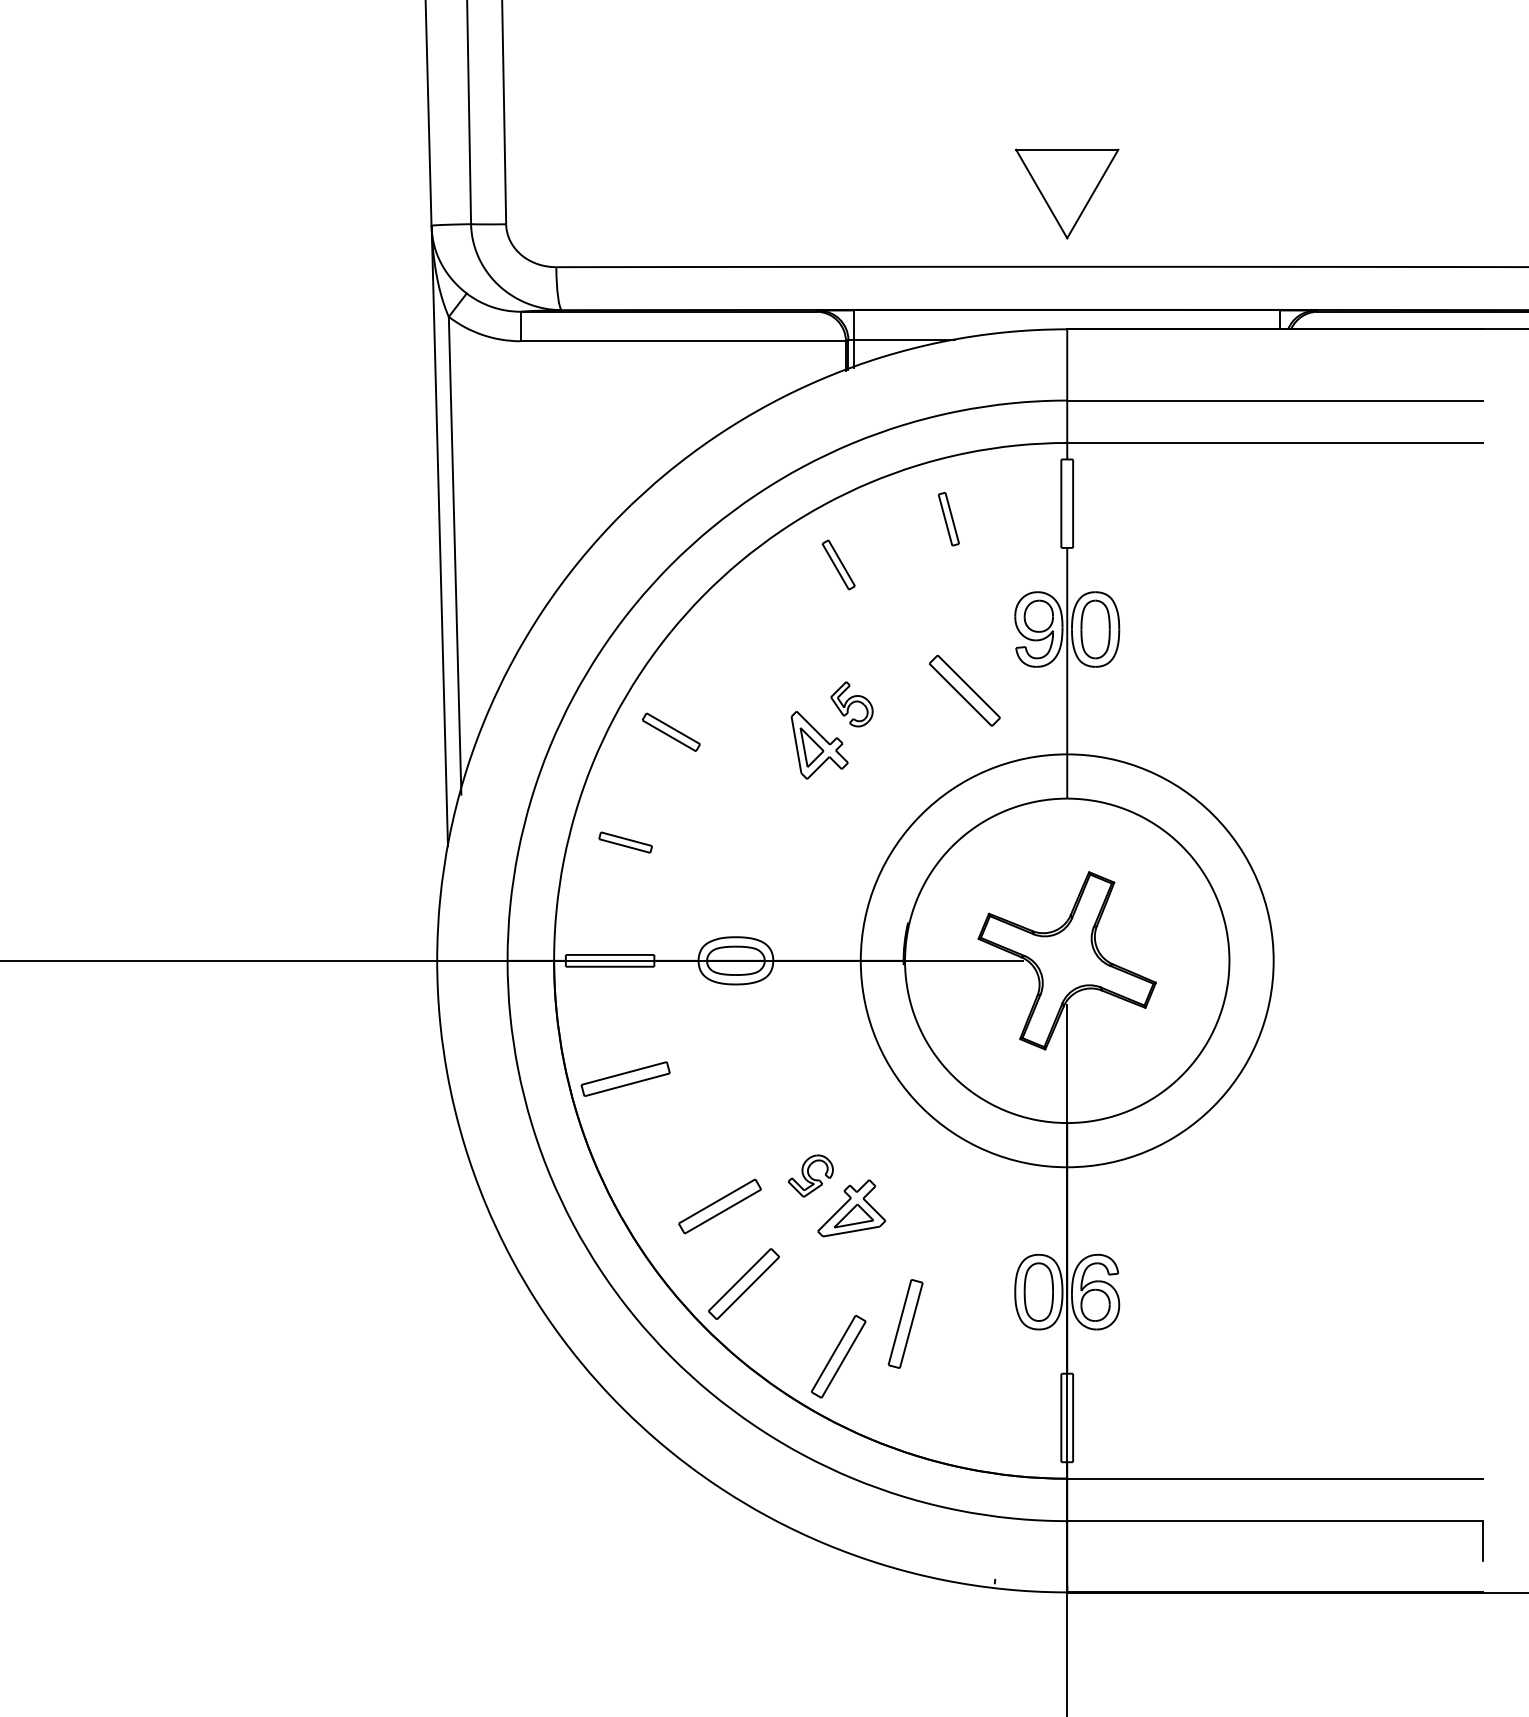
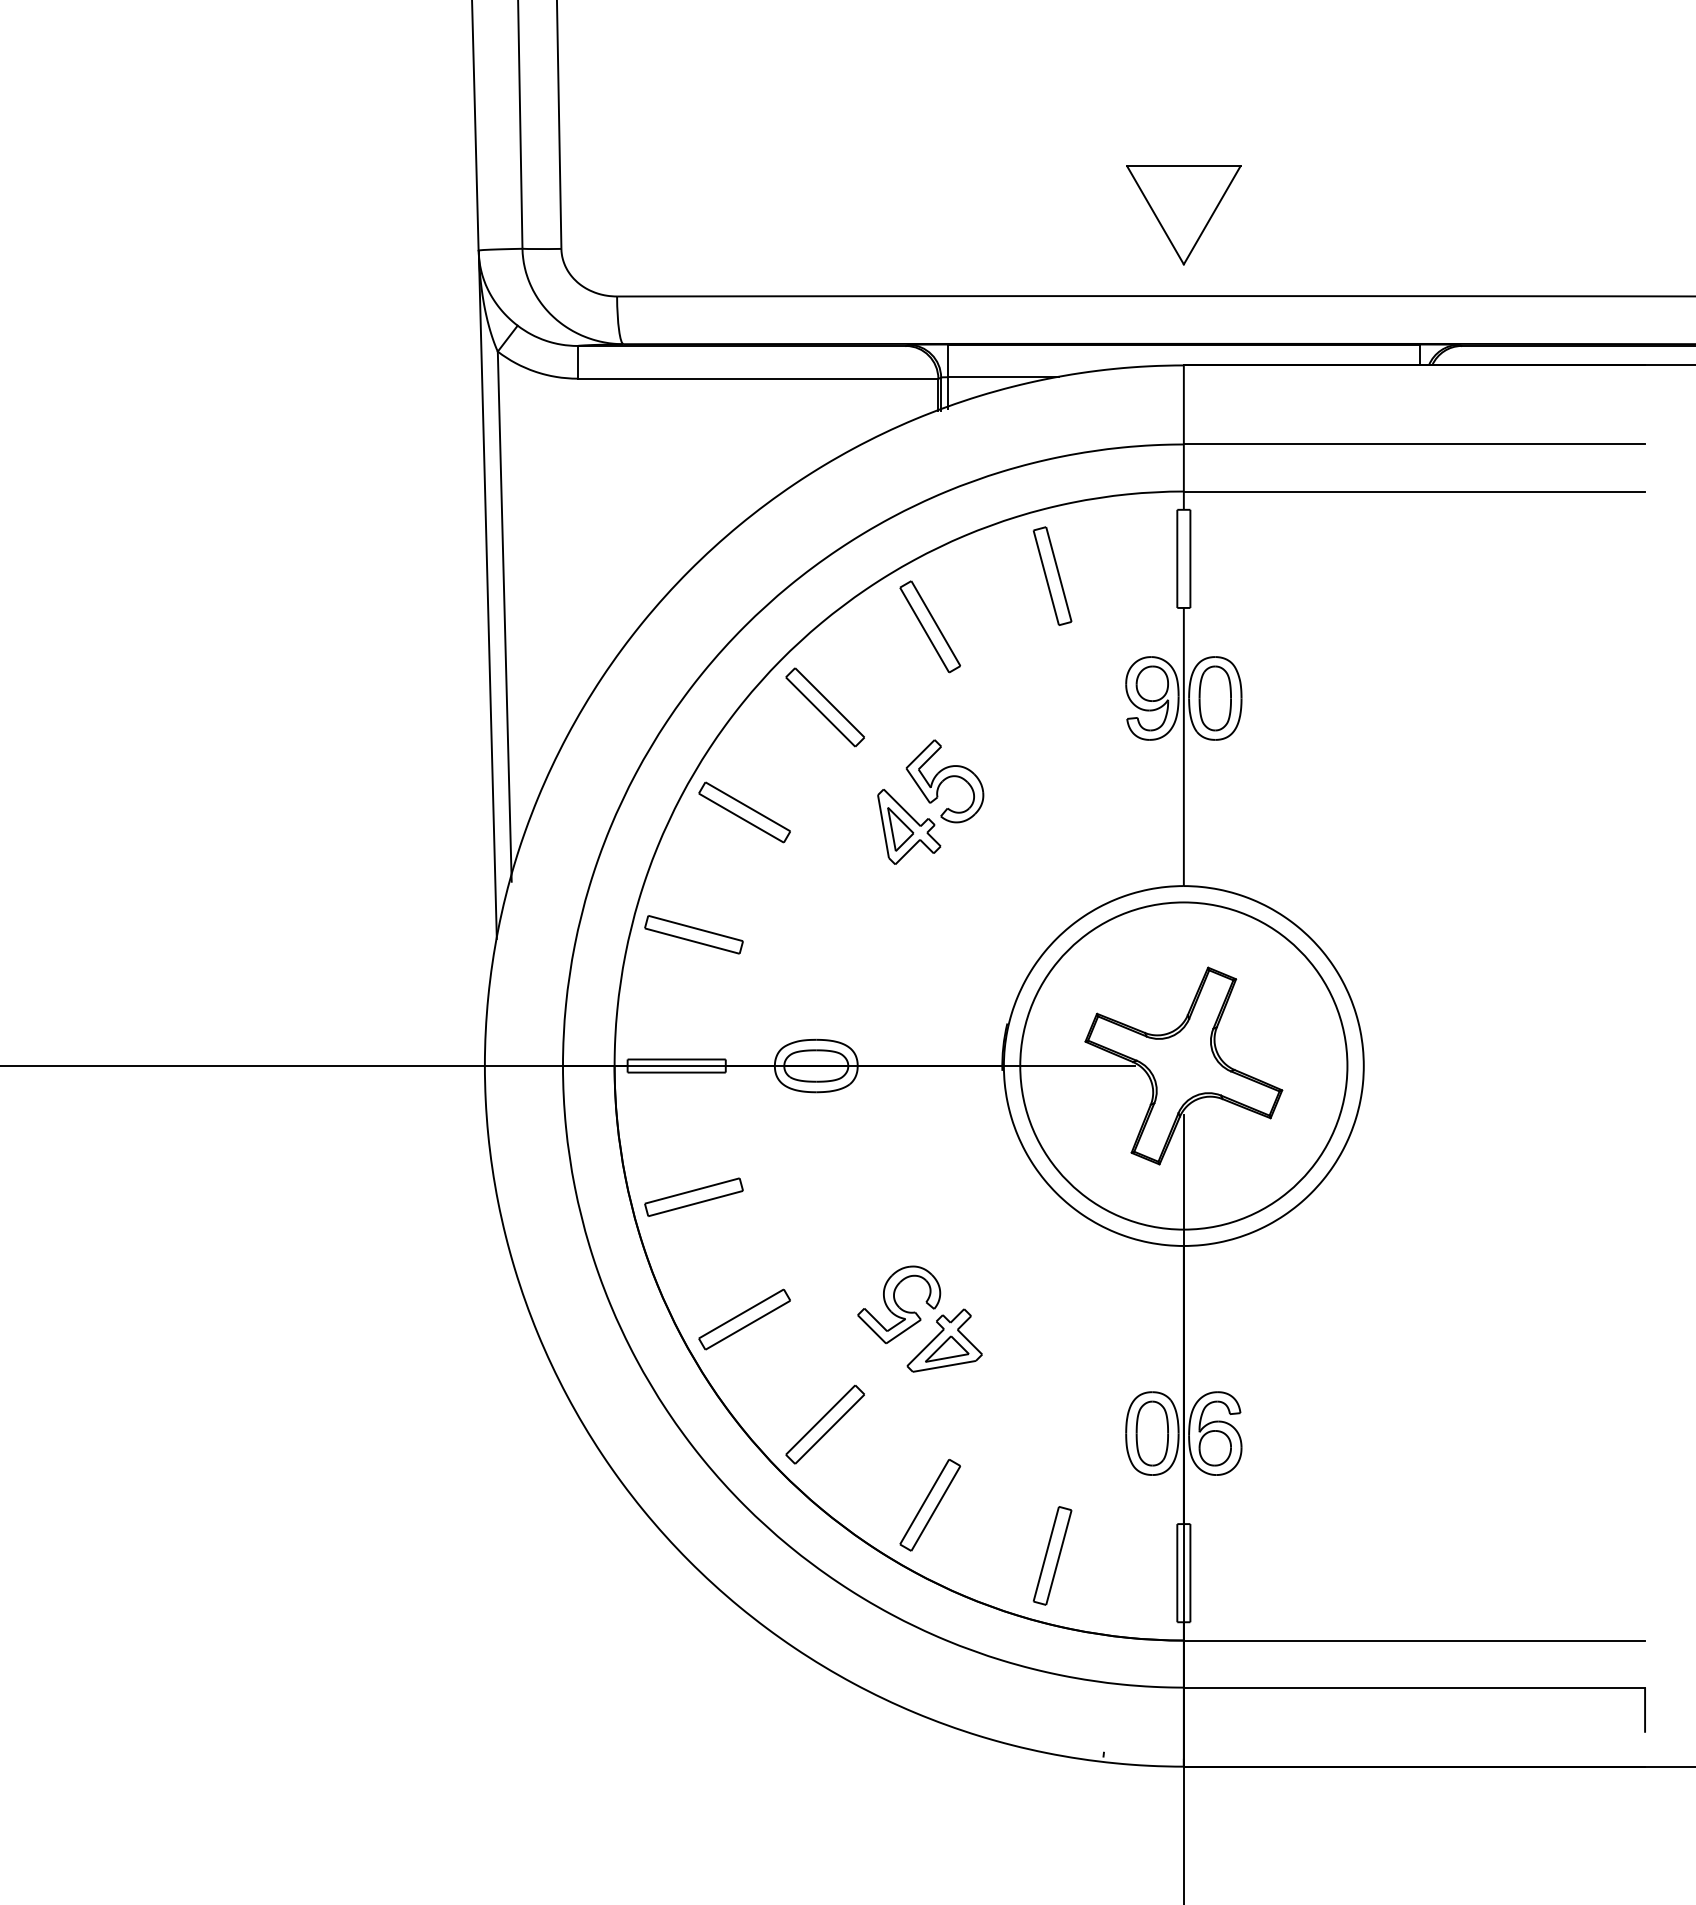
part: (948, 518) -> (1052, 575), size x1.67
part: (838, 564) -> (930, 626), size x1.67
part: (964, 690) -> (824, 707), moved
part: (851, 704) -> (944, 781), size x1.67
part: (671, 732) -> (744, 812), size x1.43
part: (625, 842) -> (693, 934), size x1.67
circle: (1066, 960) -> (1183, 1065), size x0.71
part: (810, 1175) -> (899, 1304), size x1.67
part: (719, 1206) -> (744, 1319), moved
part: (905, 1323) -> (1052, 1555), moved

